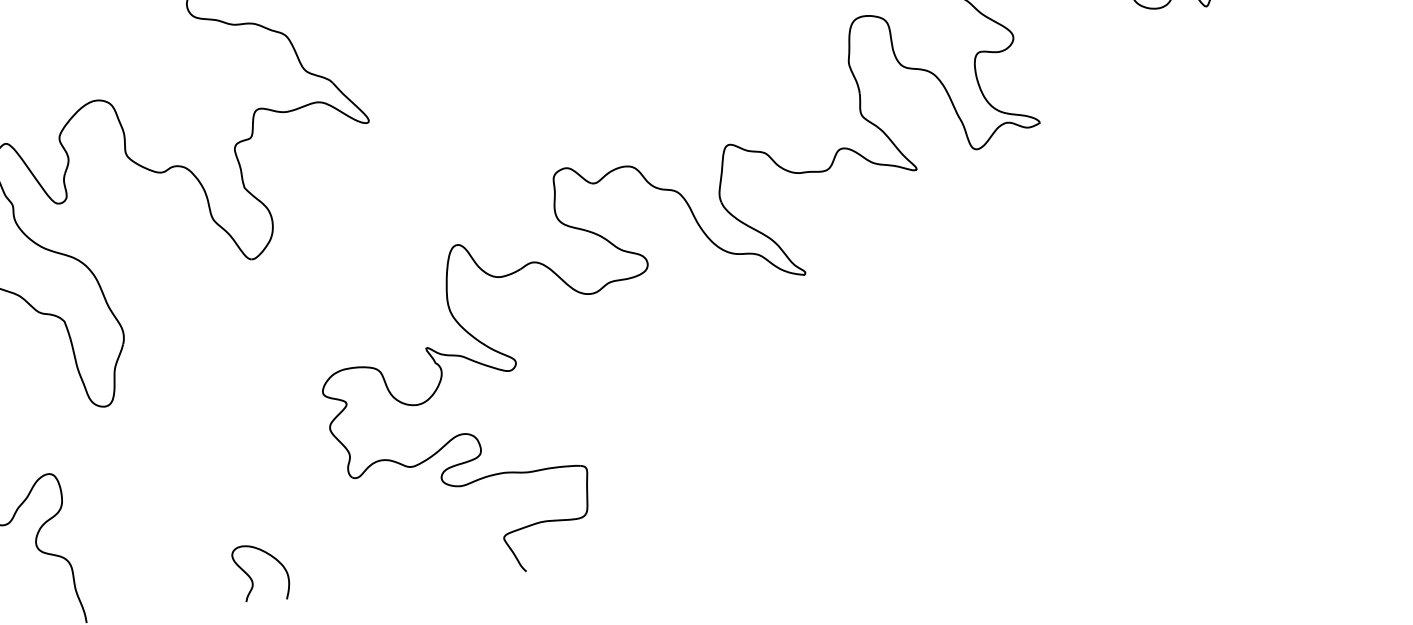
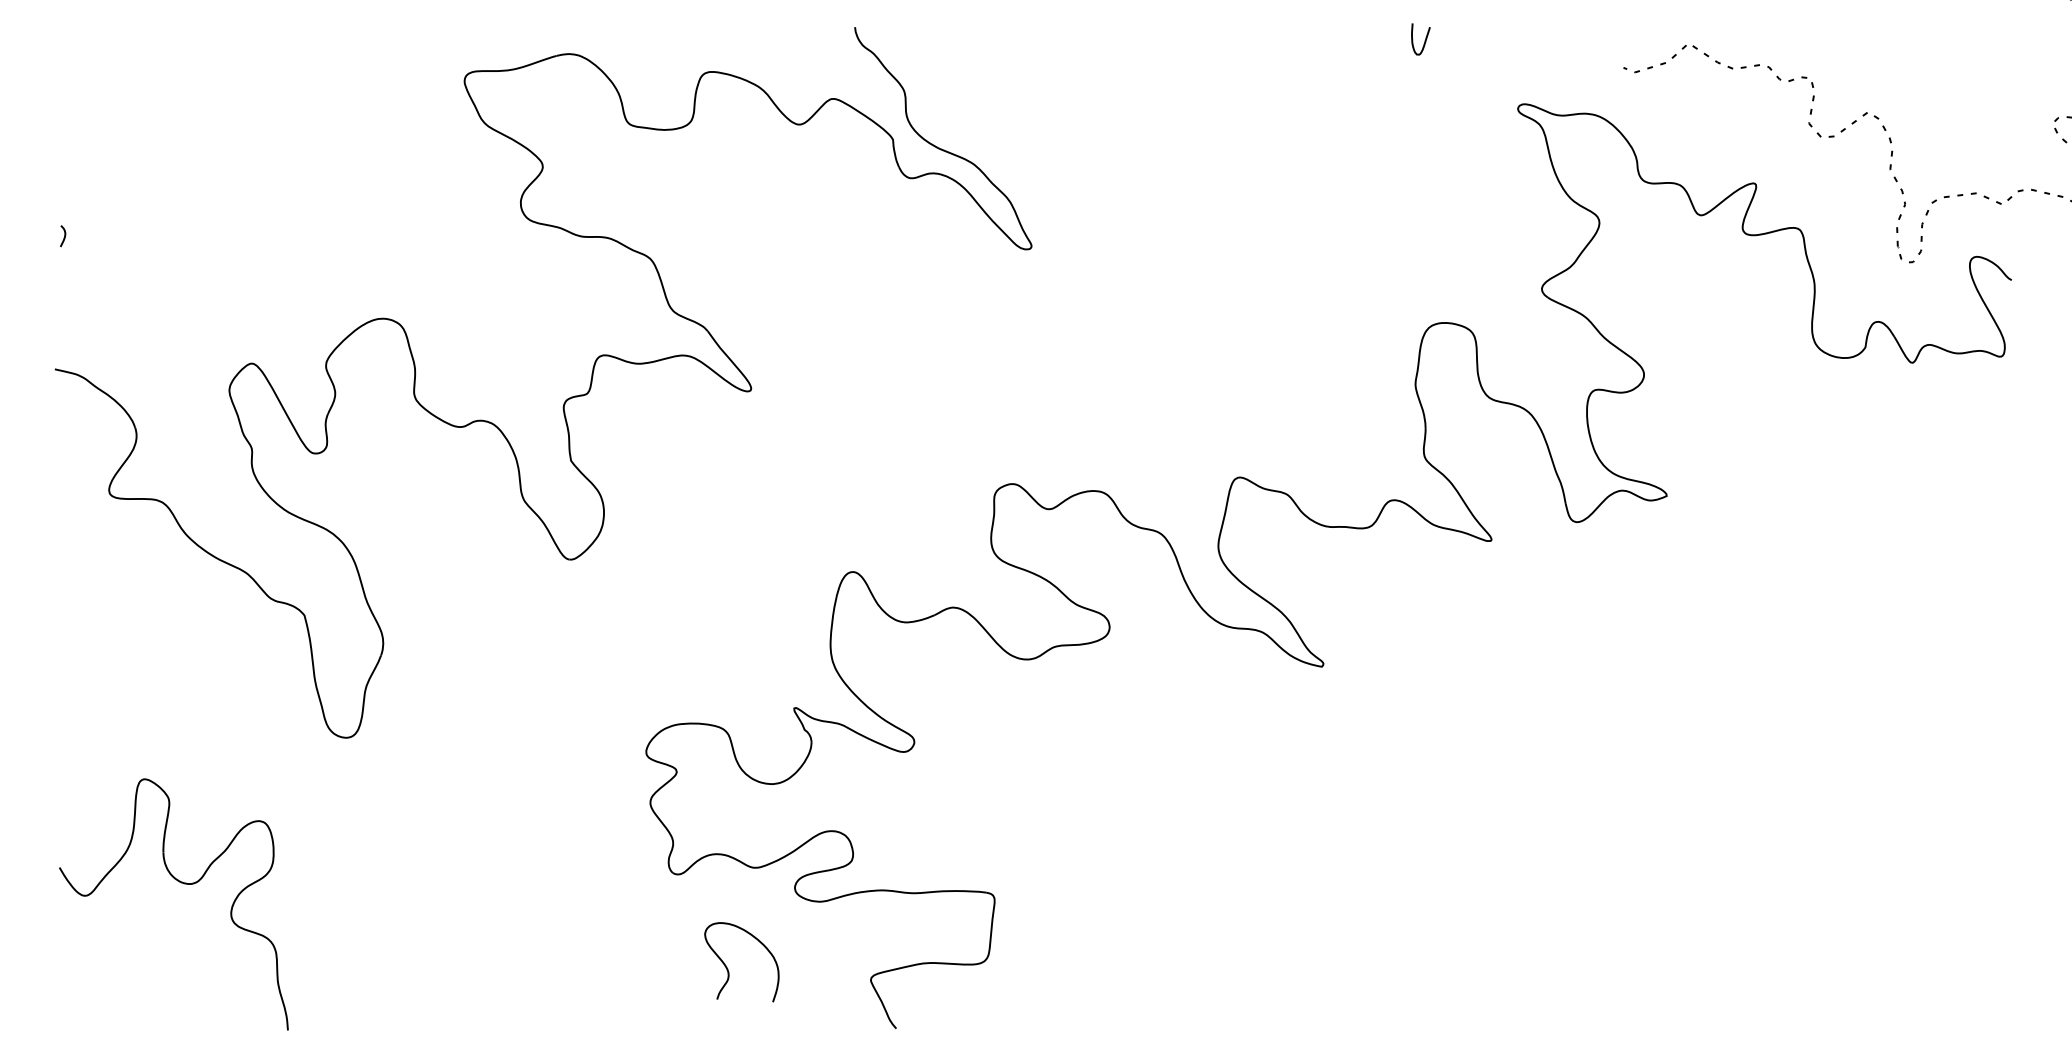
curve: (252, 579) -> (728, 969), moved

